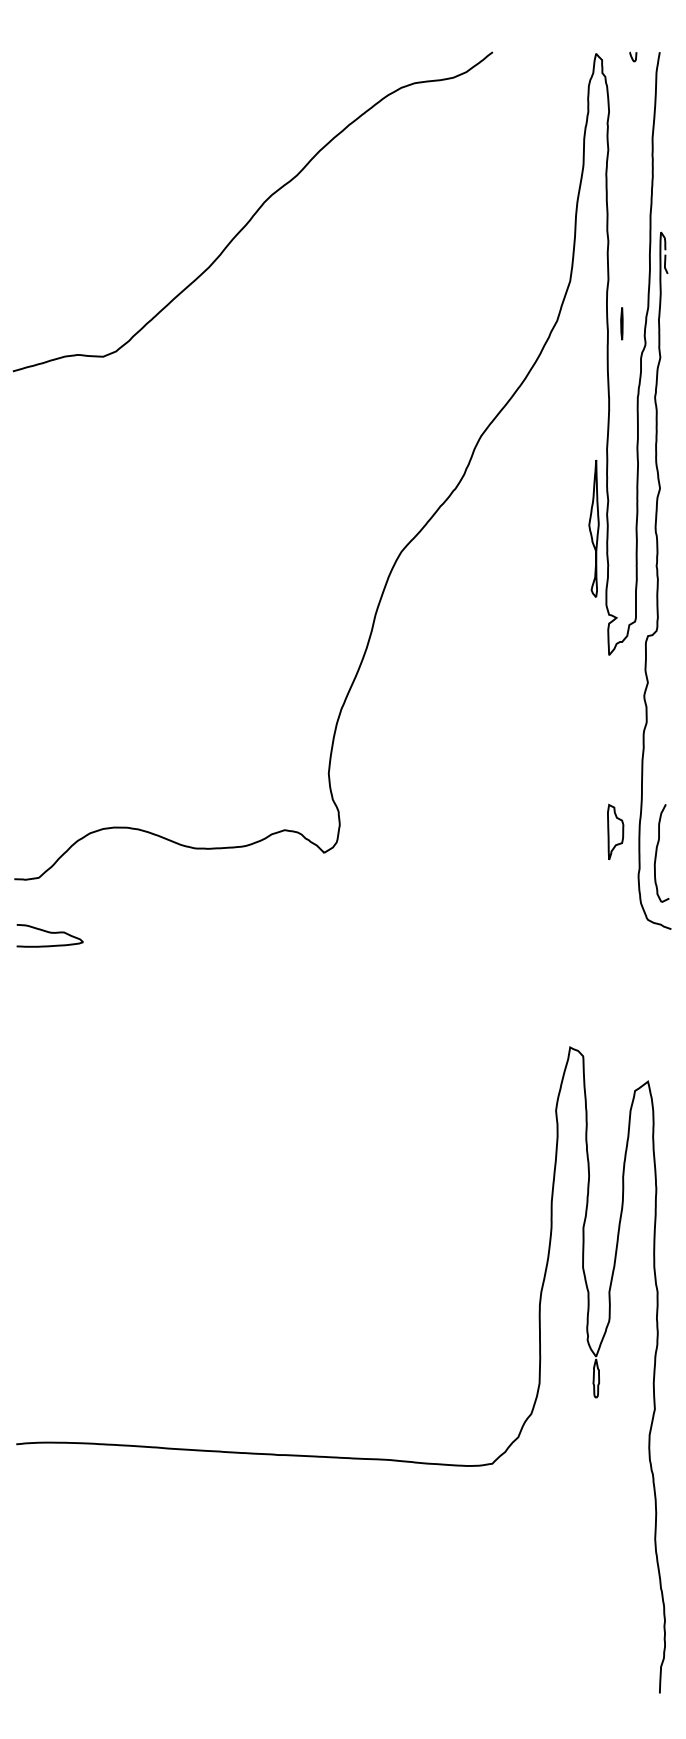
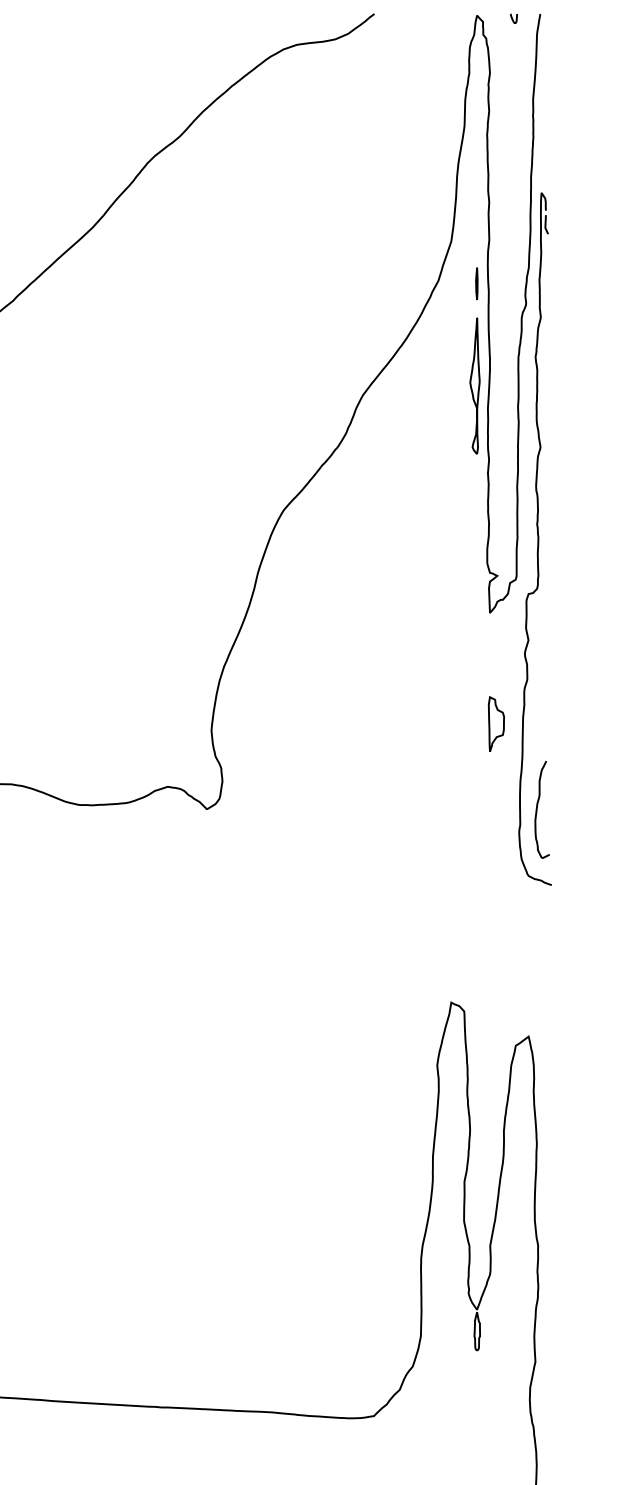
line: (621, 323) -> (476, 283), moved
part: (593, 528) -> (474, 385), moved
part: (615, 831) -> (496, 723), moved

